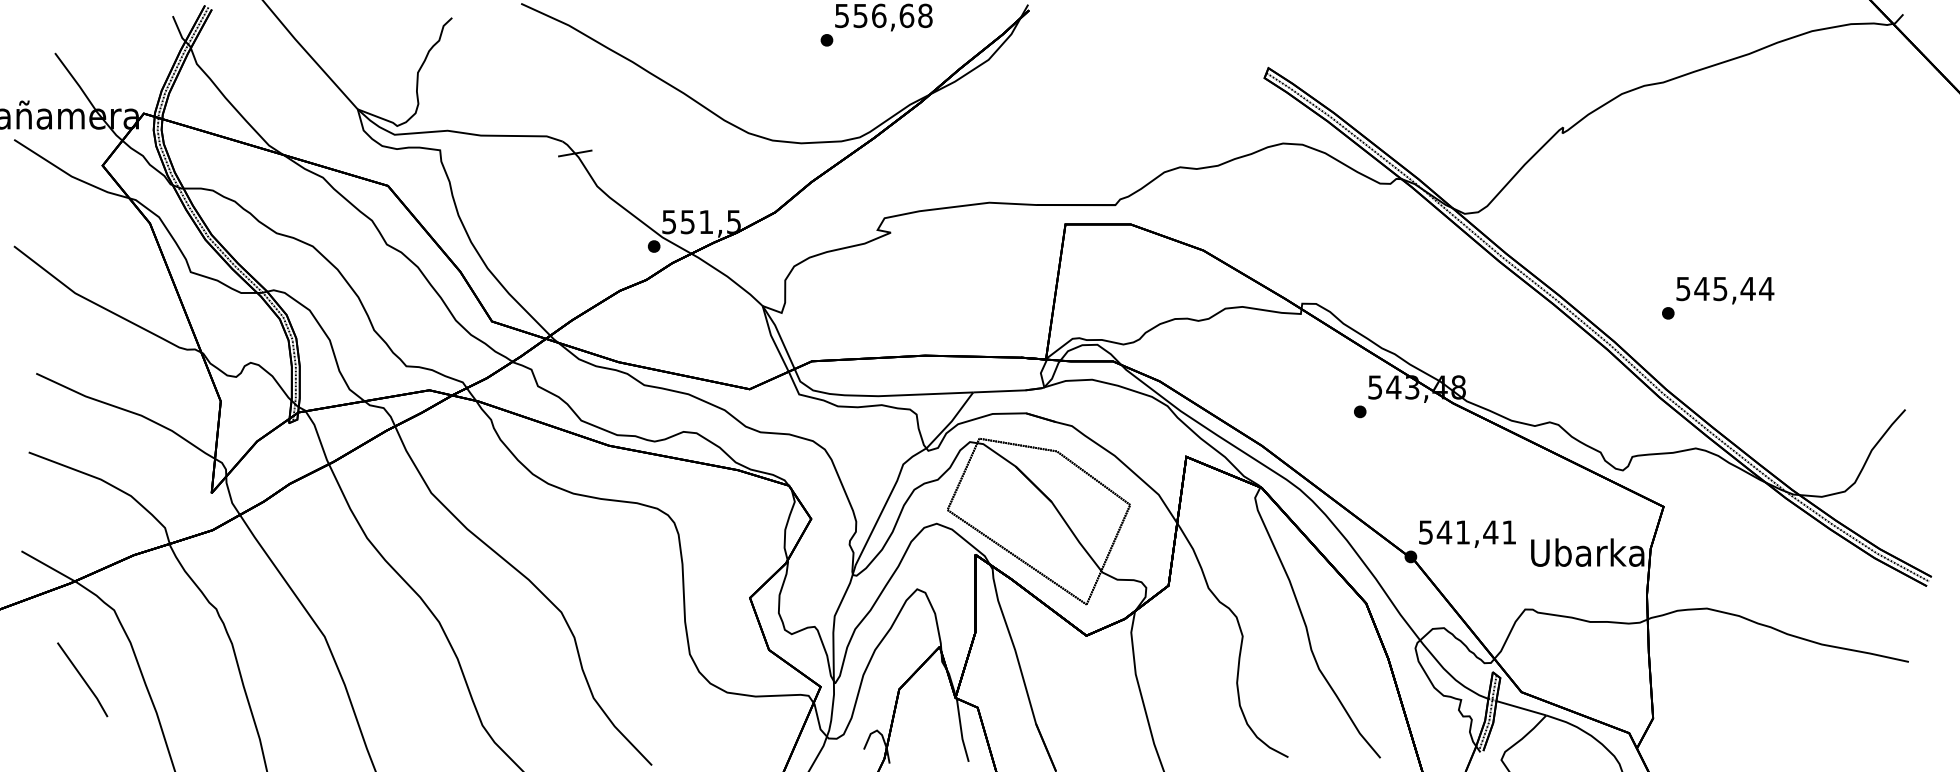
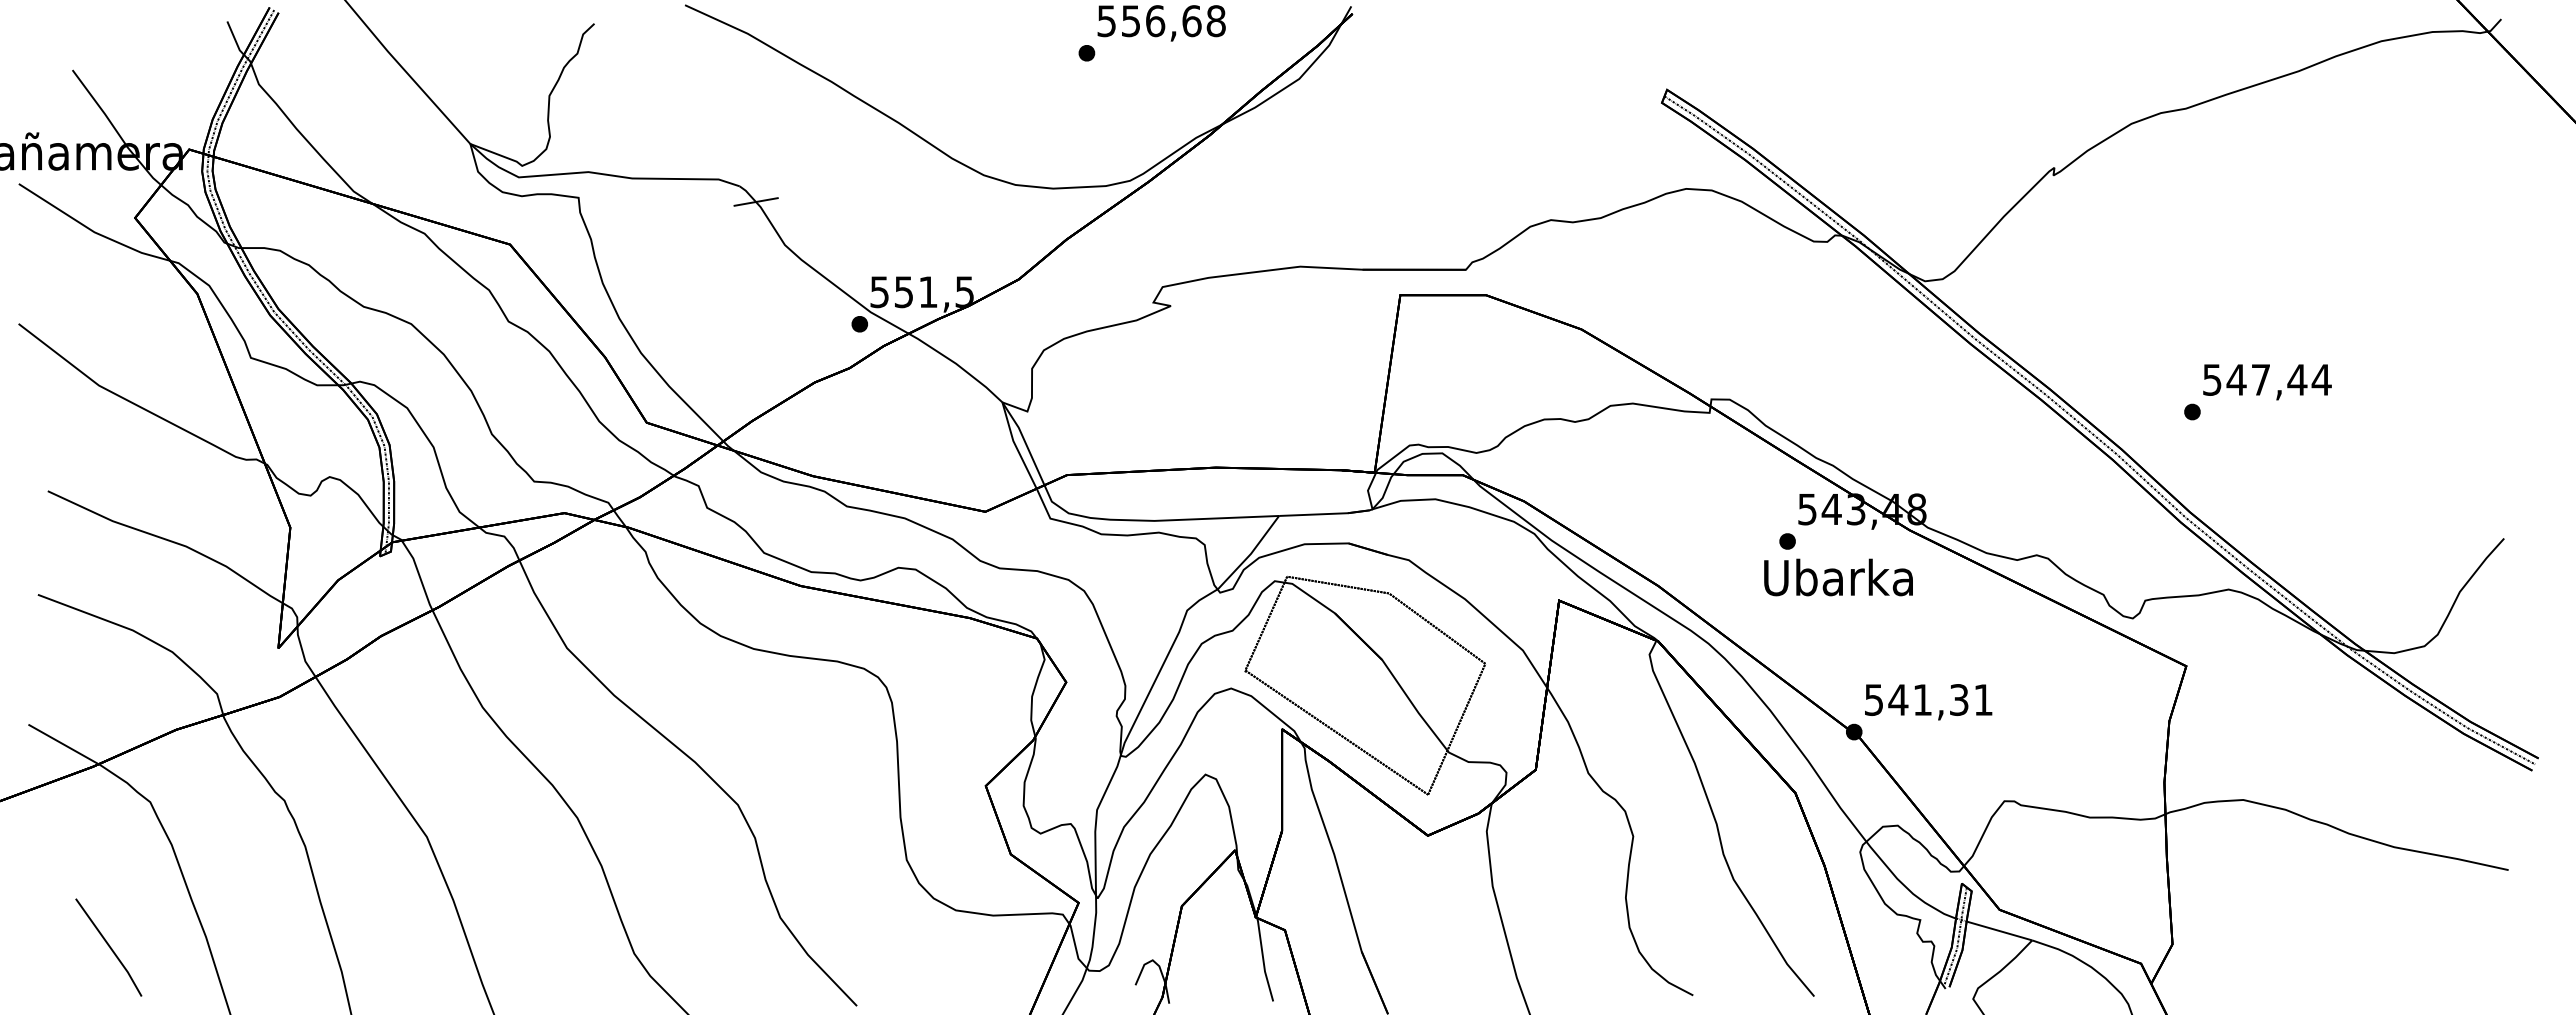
text: (1720, 288) -> (2260, 379), 545,44 -> 547,44
text: (1491, 532) -> (1959, 700), 541,41 -> 541,31
text: (1587, 552) -> (1838, 577), moved
part: (82, 679) -> (108, 947), moved

